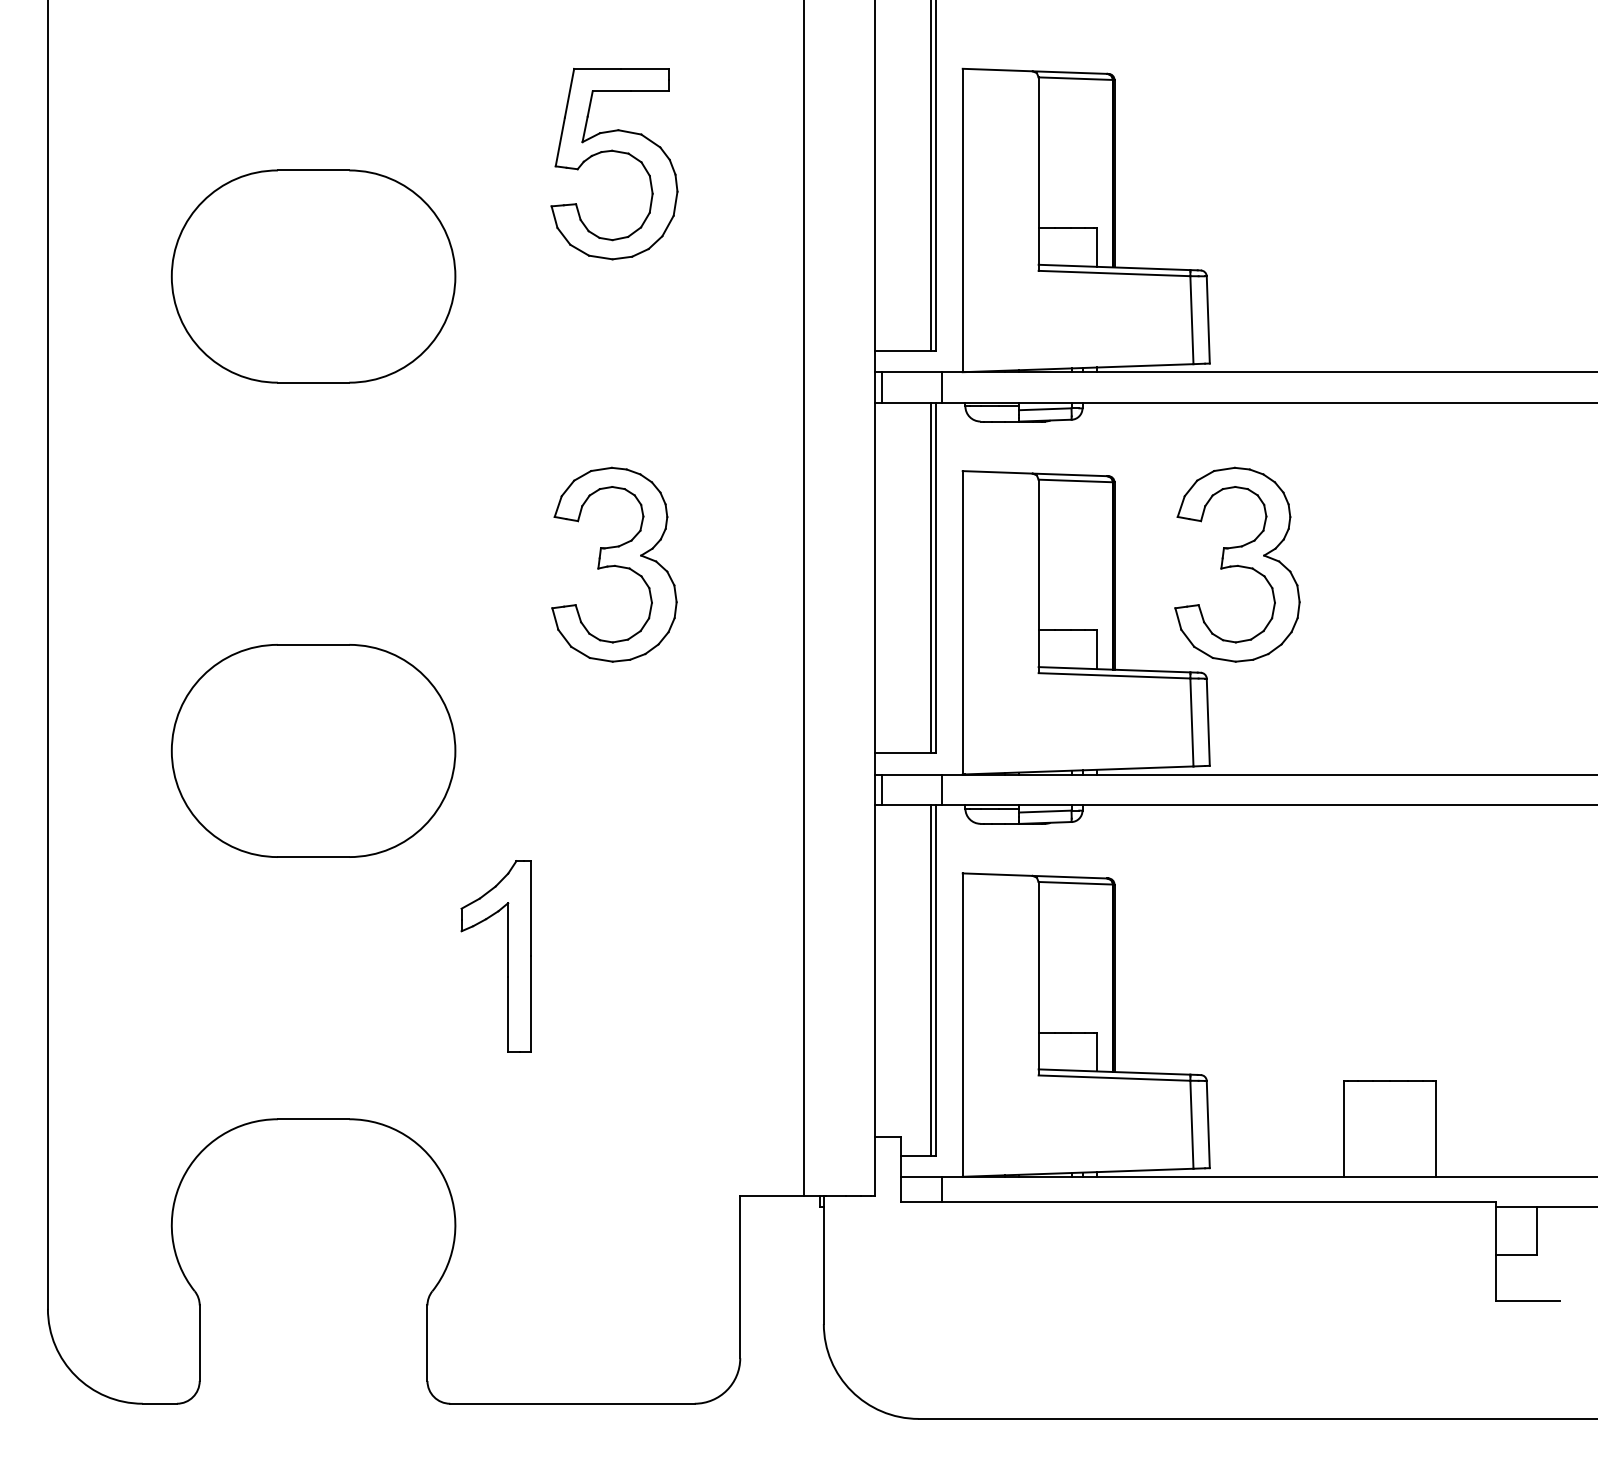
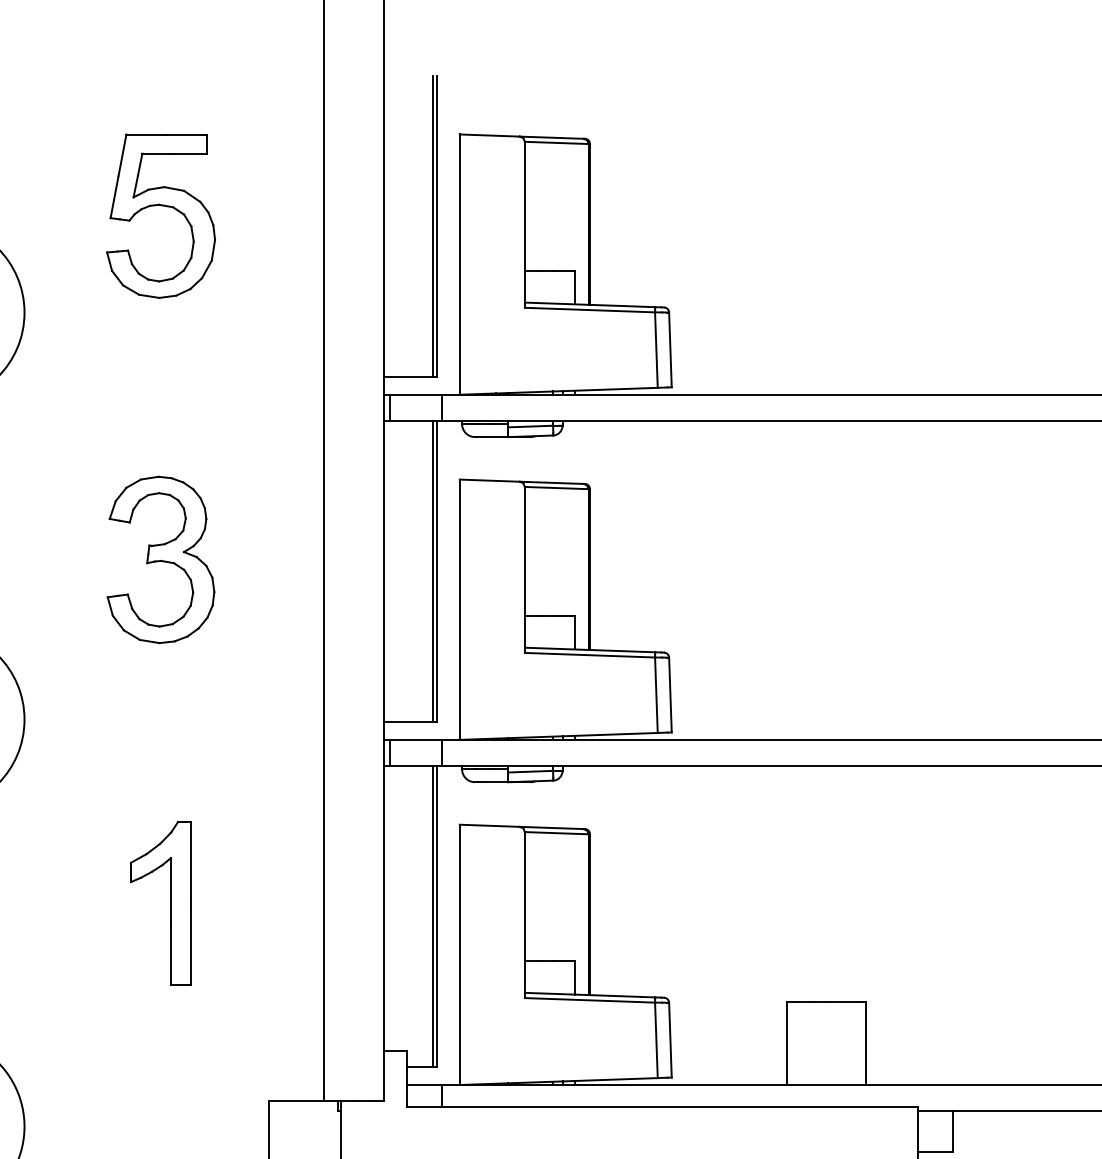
part: (1237, 564) -> (695, 559), removed
part: (507, 956) -> (170, 903), moved

